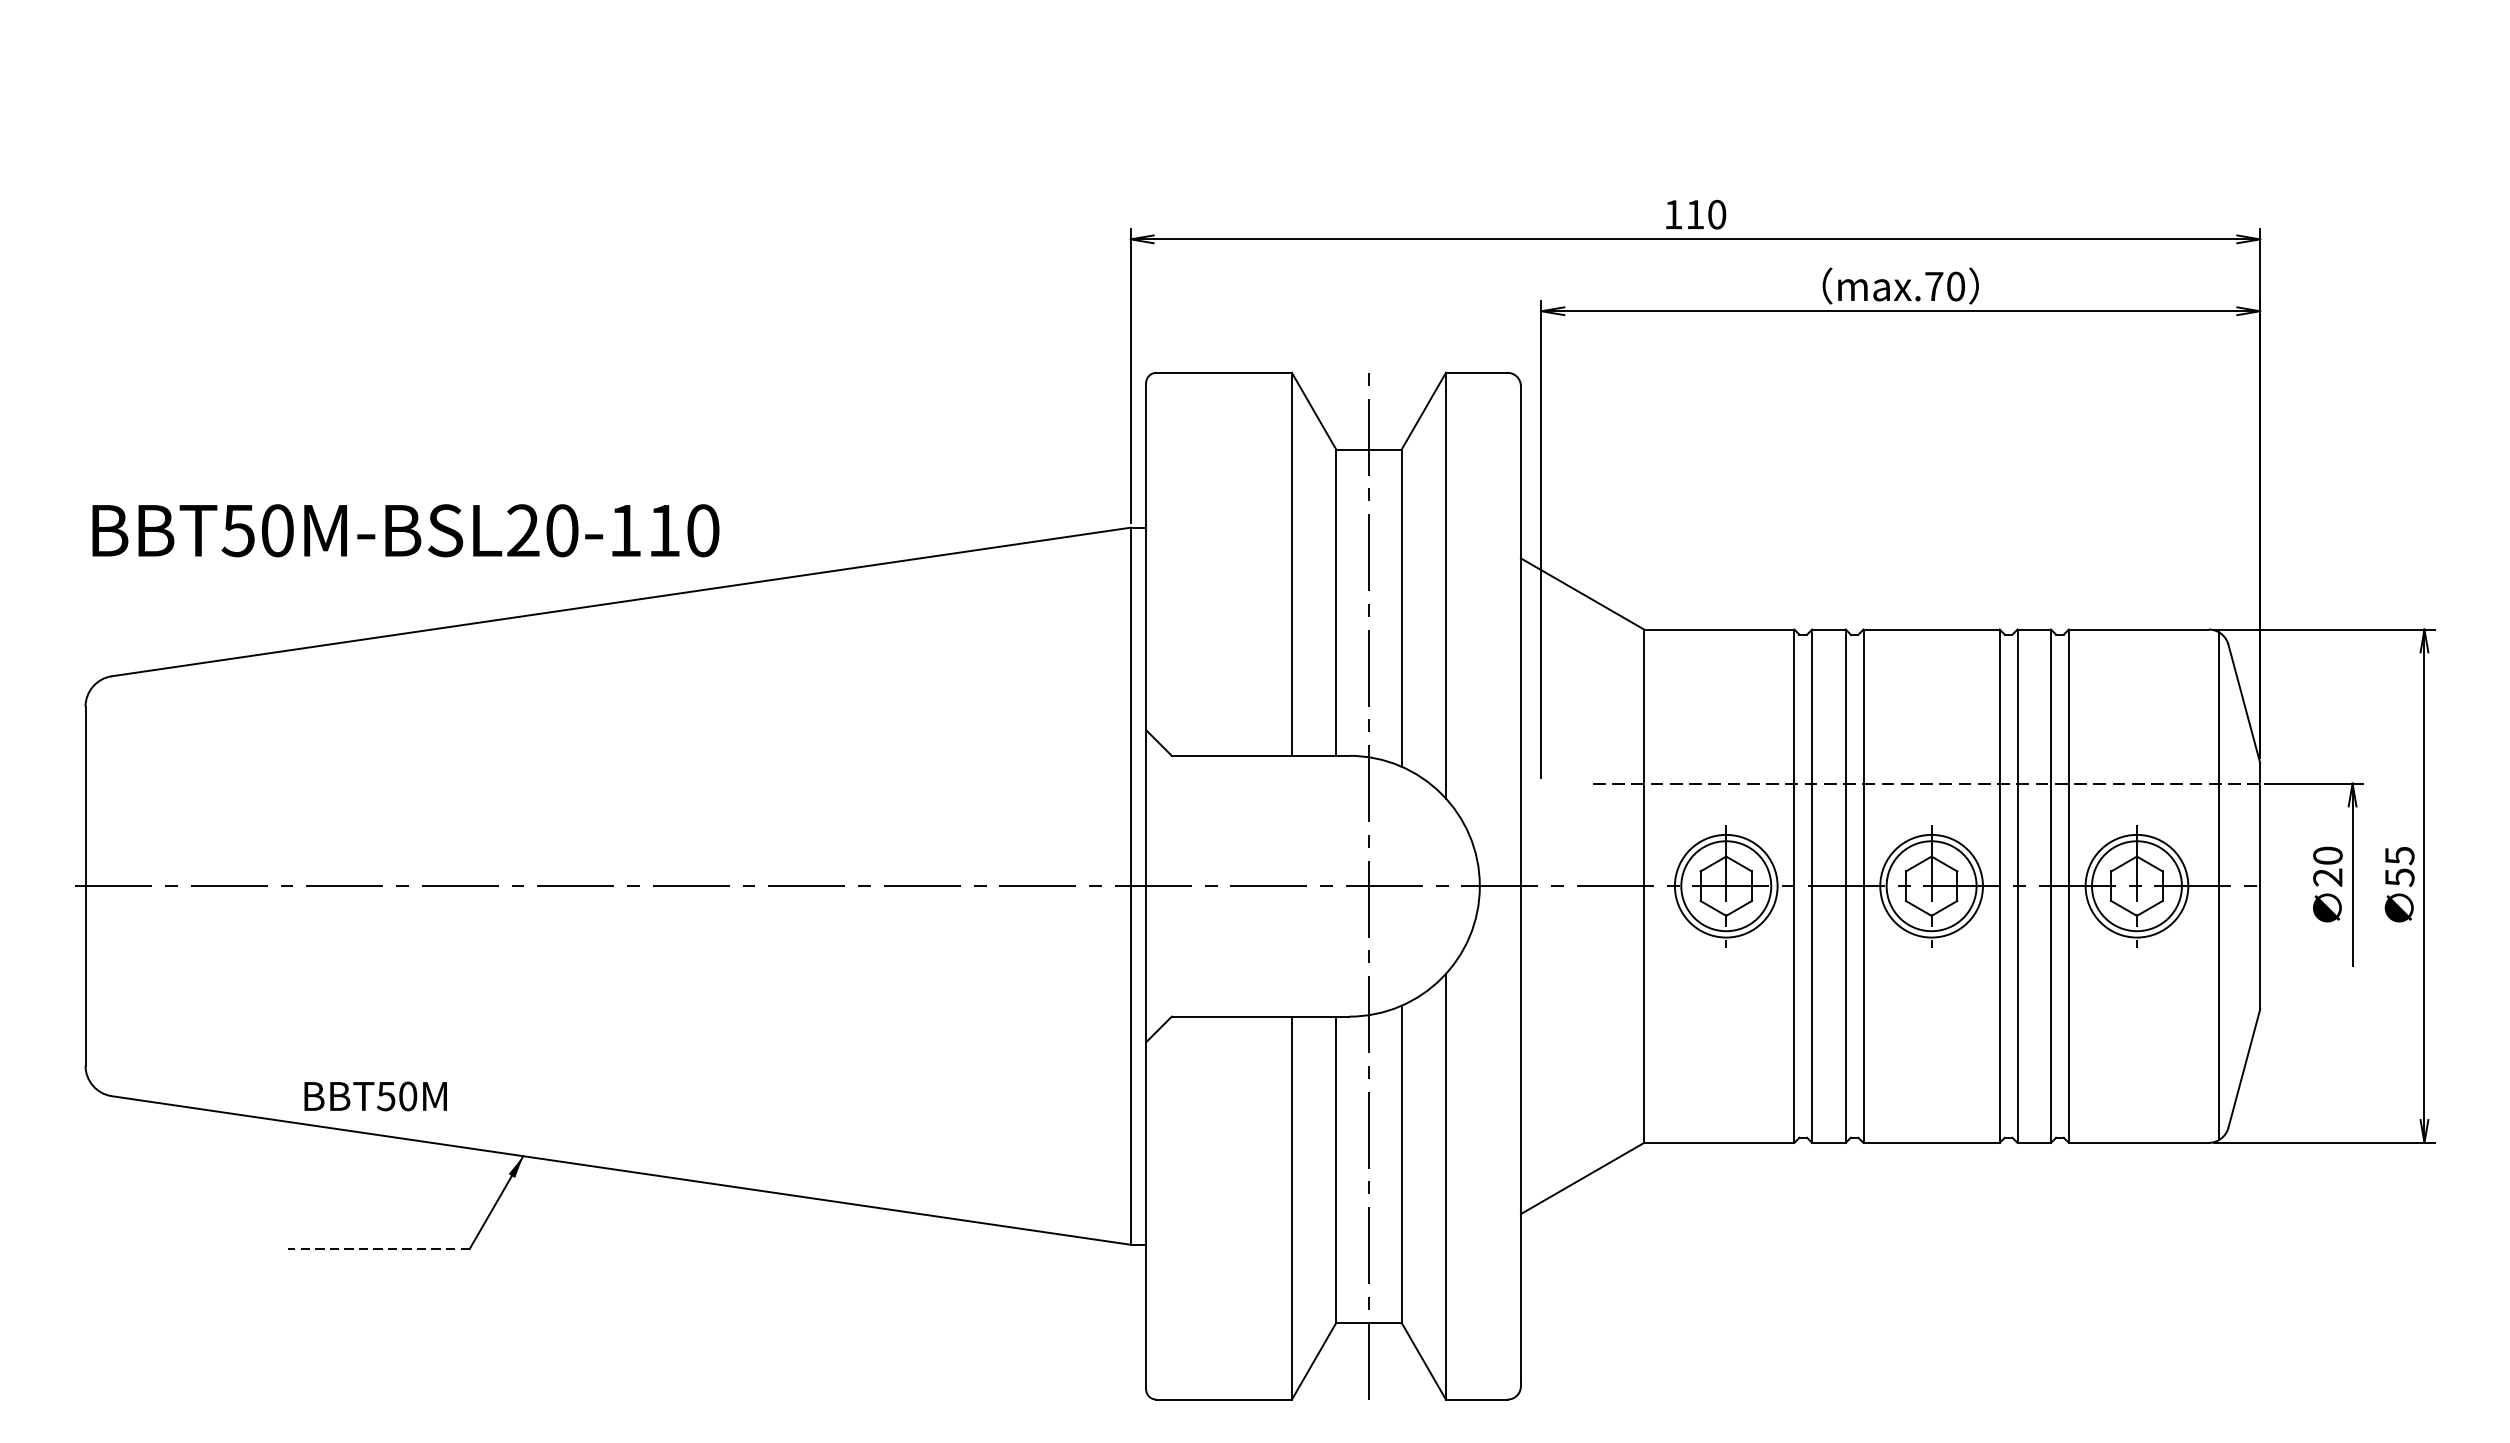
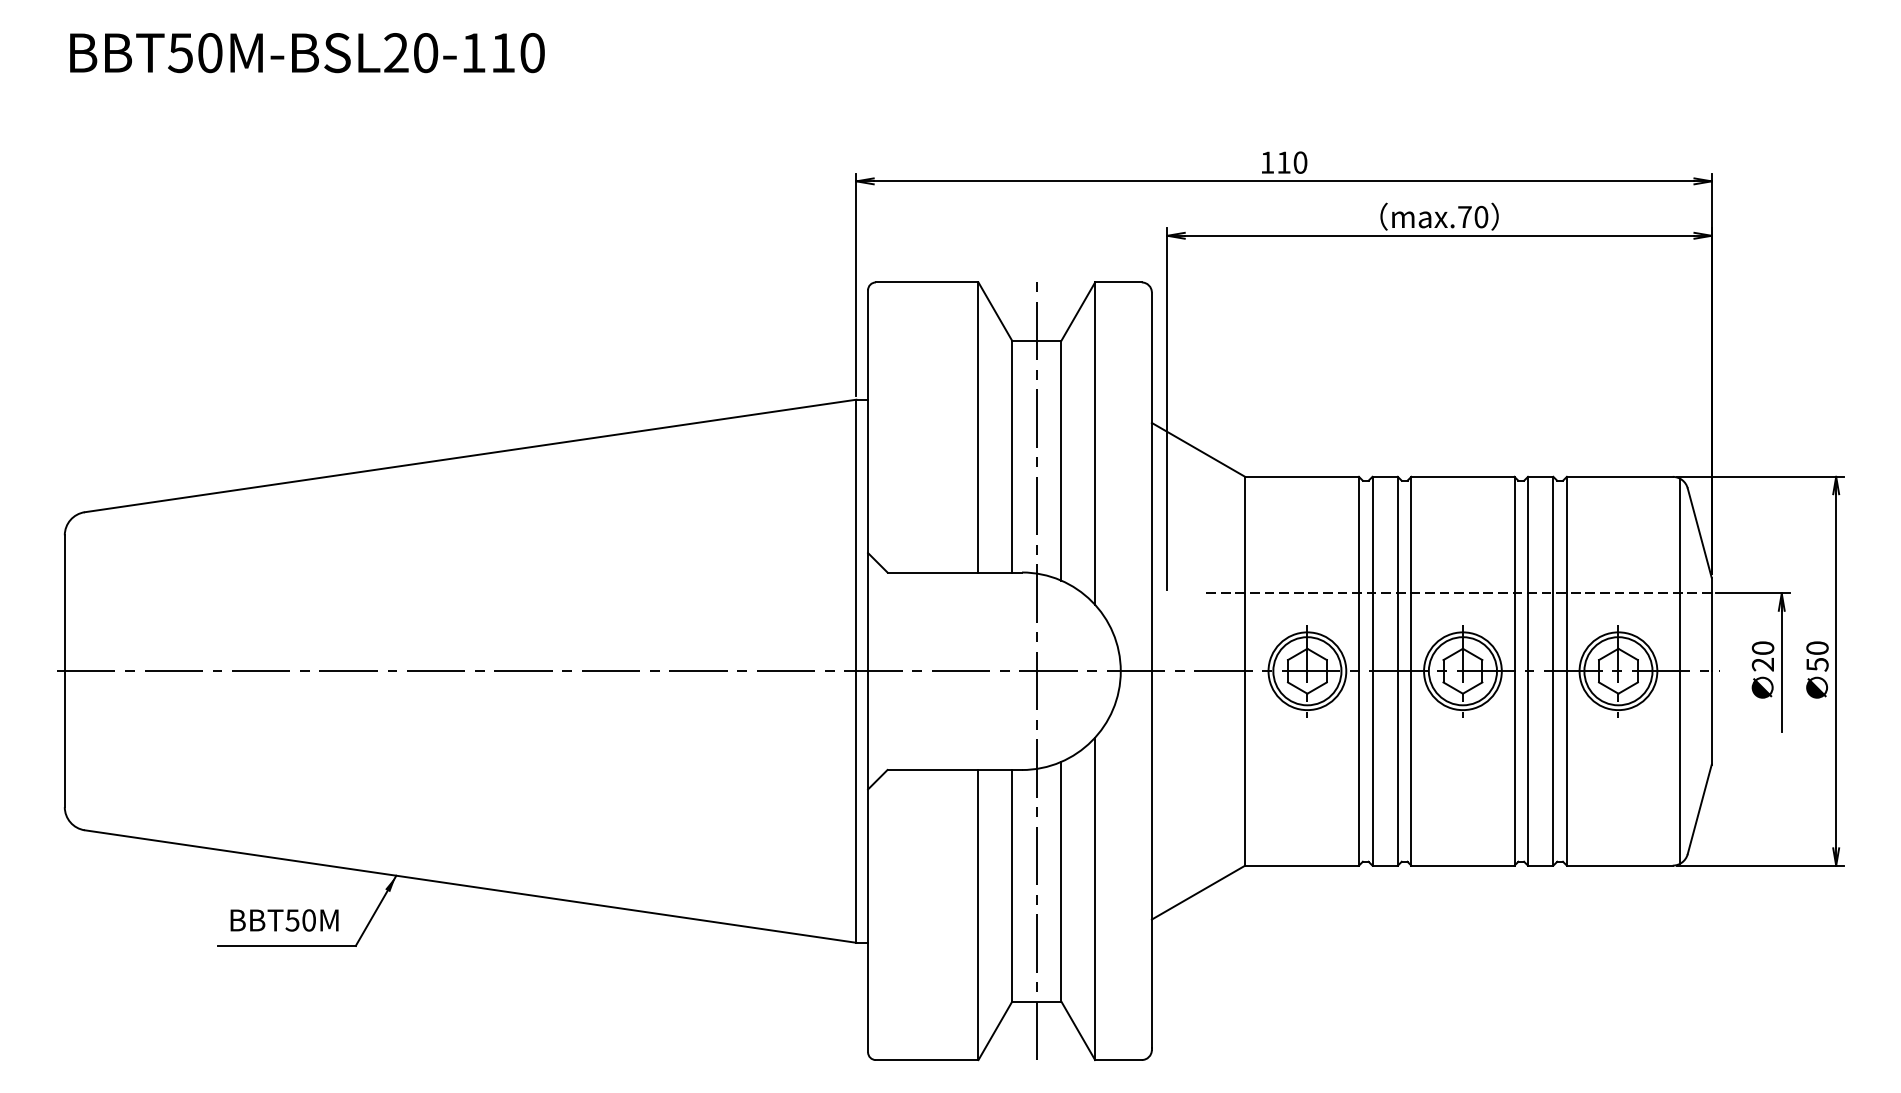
text: (405, 531) -> (307, 53), moved
text: (2399, 856) -> (1817, 648), 55 -> 50
text: (375, 1096) -> (284, 920), moved
line: (378, 1248) -> (286, 945), dashed -> solid

